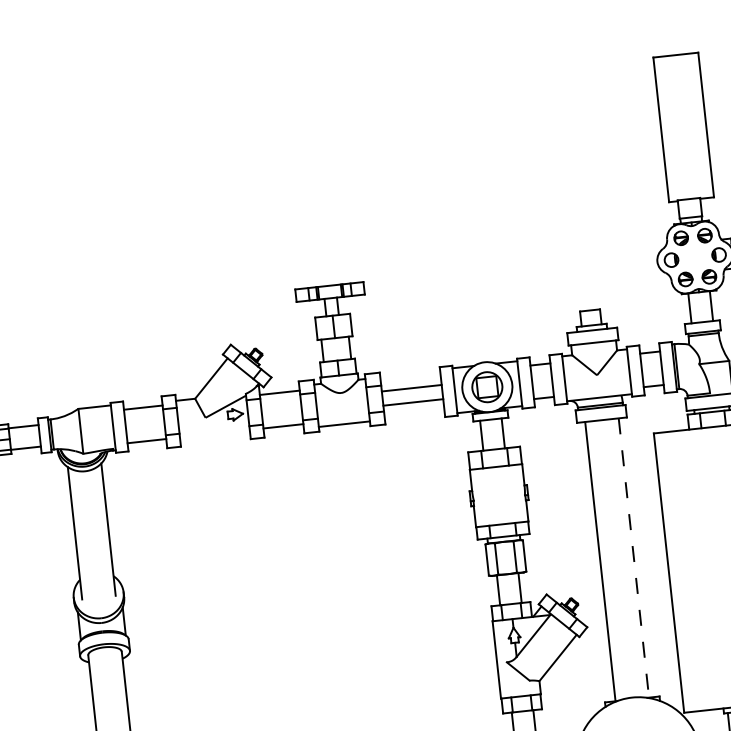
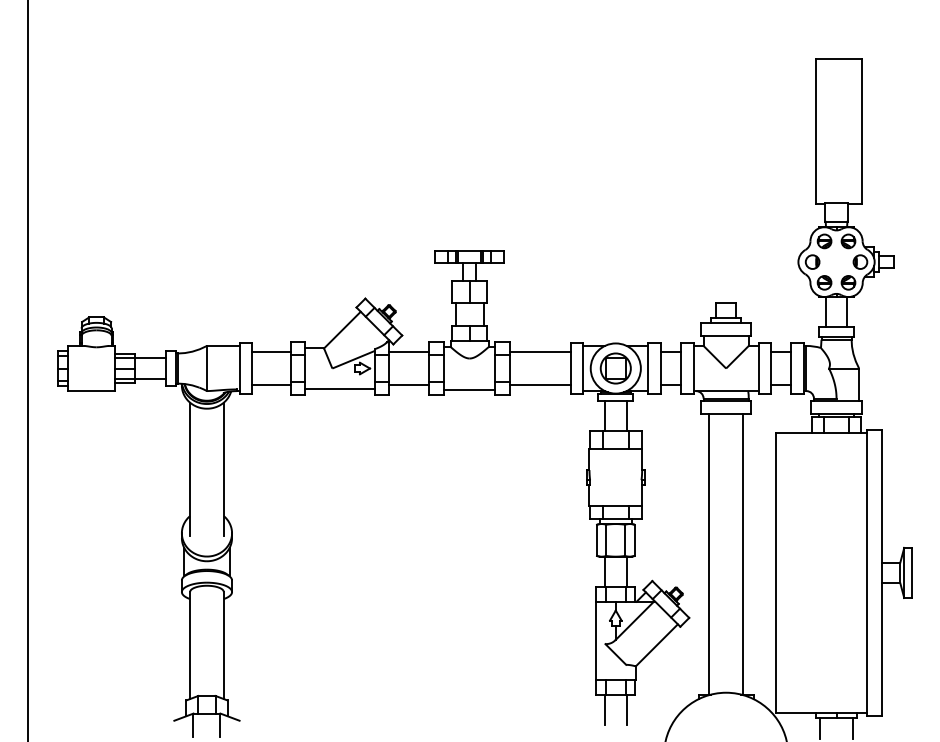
line: (411, 388) -> (540, 385), moved
line: (413, 402) -> (540, 351), moved
line: (214, 436) -> (339, 388), added
line: (634, 558) -> (743, 554), dashed -> solid

